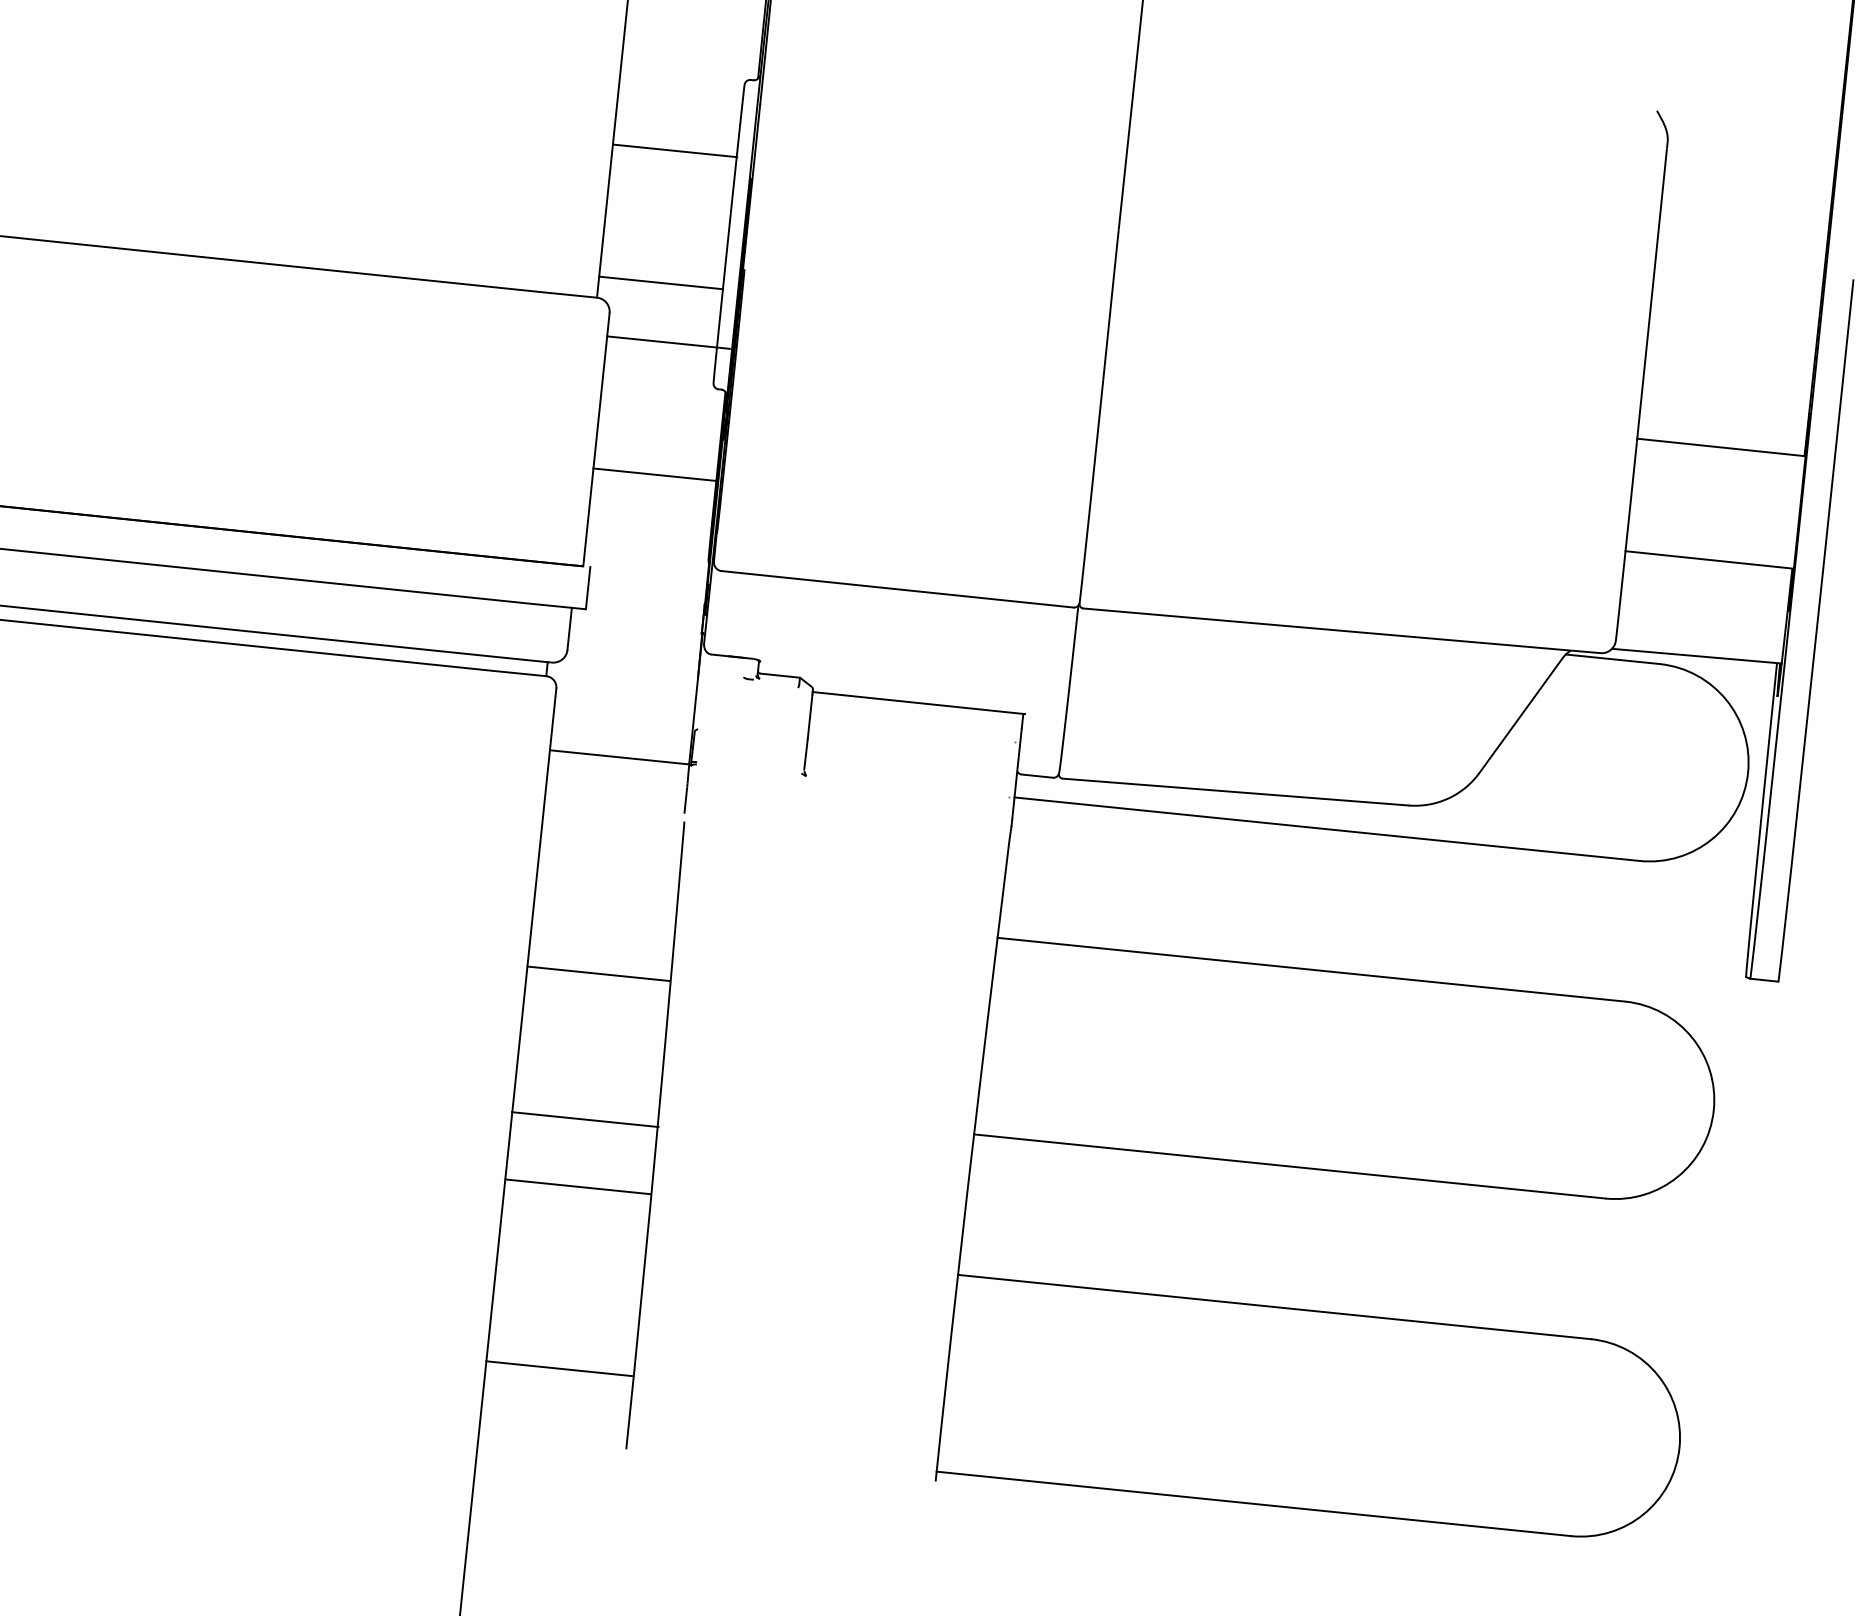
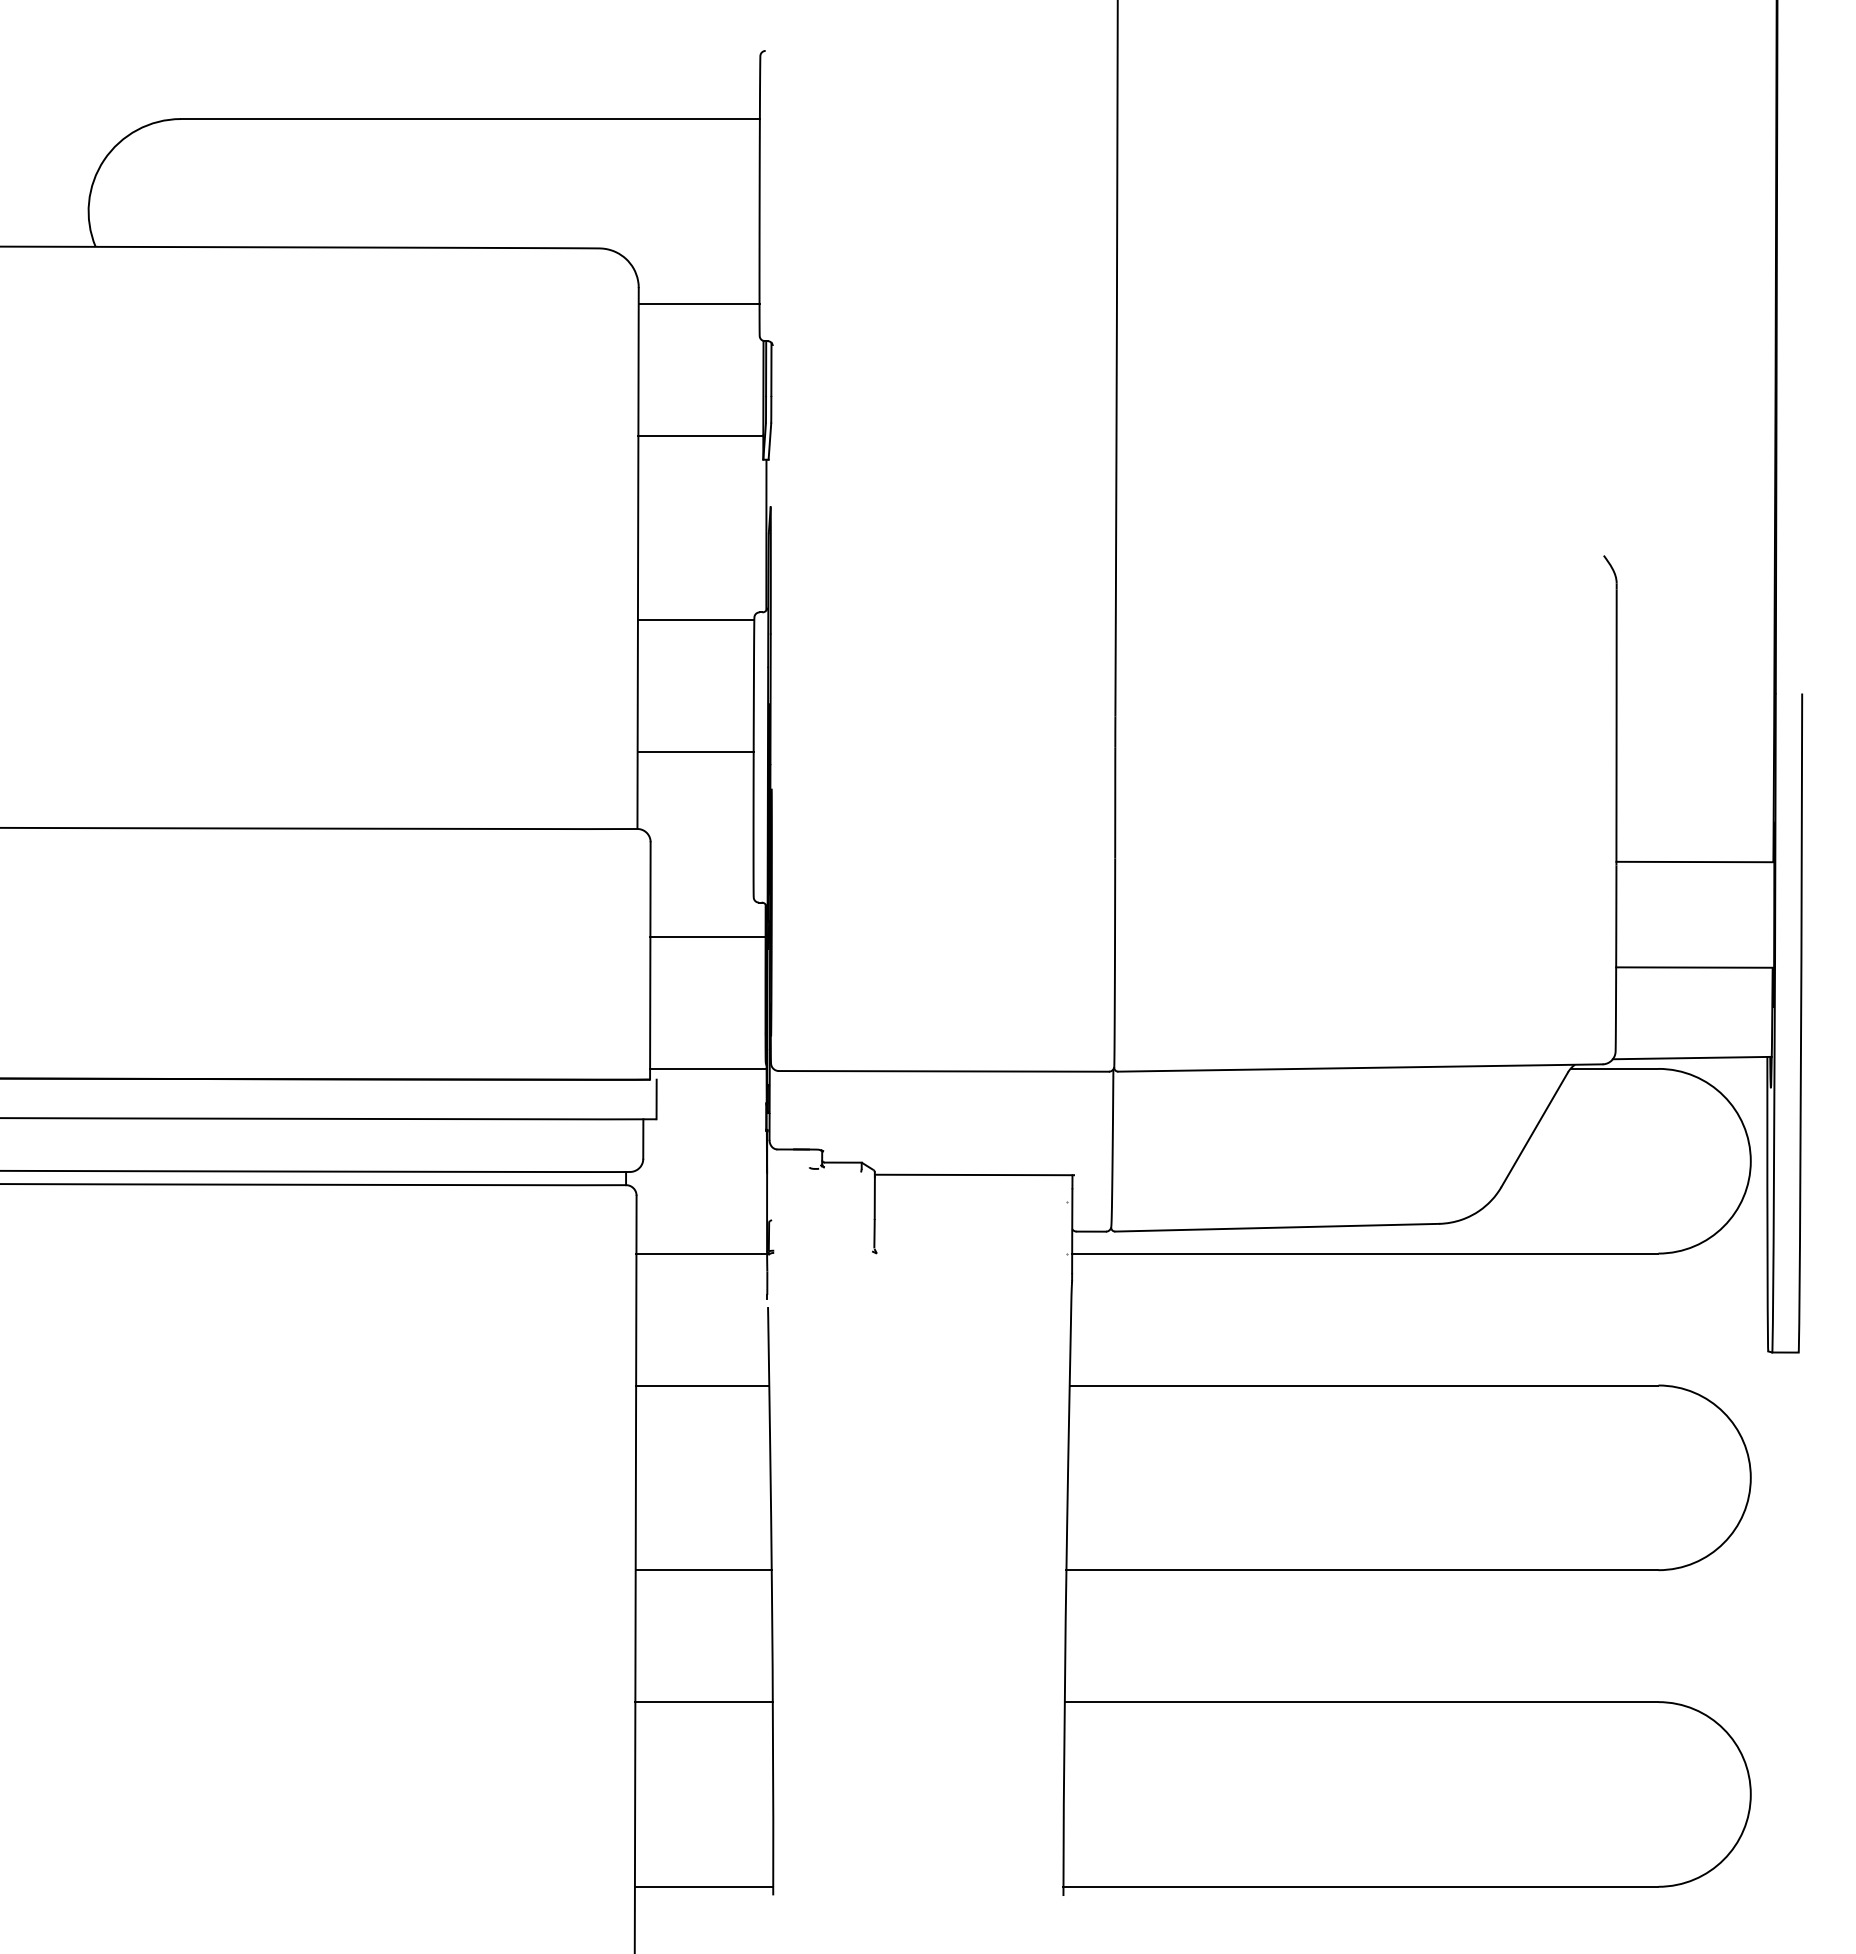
line: (674, 150) -> (695, 620), moved
line: (660, 283) -> (695, 752), moved
line: (667, 342) -> (707, 936), moved
line: (655, 474) -> (708, 1068), moved
line: (598, 973) -> (702, 1385), moved
line: (584, 1119) -> (703, 1702), moved
line: (577, 1187) -> (703, 1570), moved
line: (559, 1368) -> (703, 1886), moved

